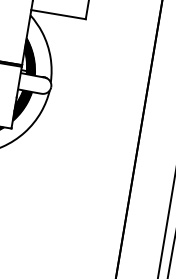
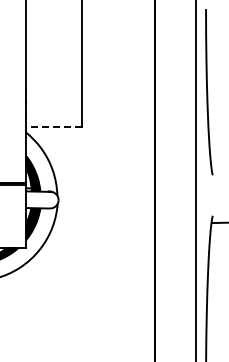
line: (58, 15) -> (53, 127), solid -> dashed

